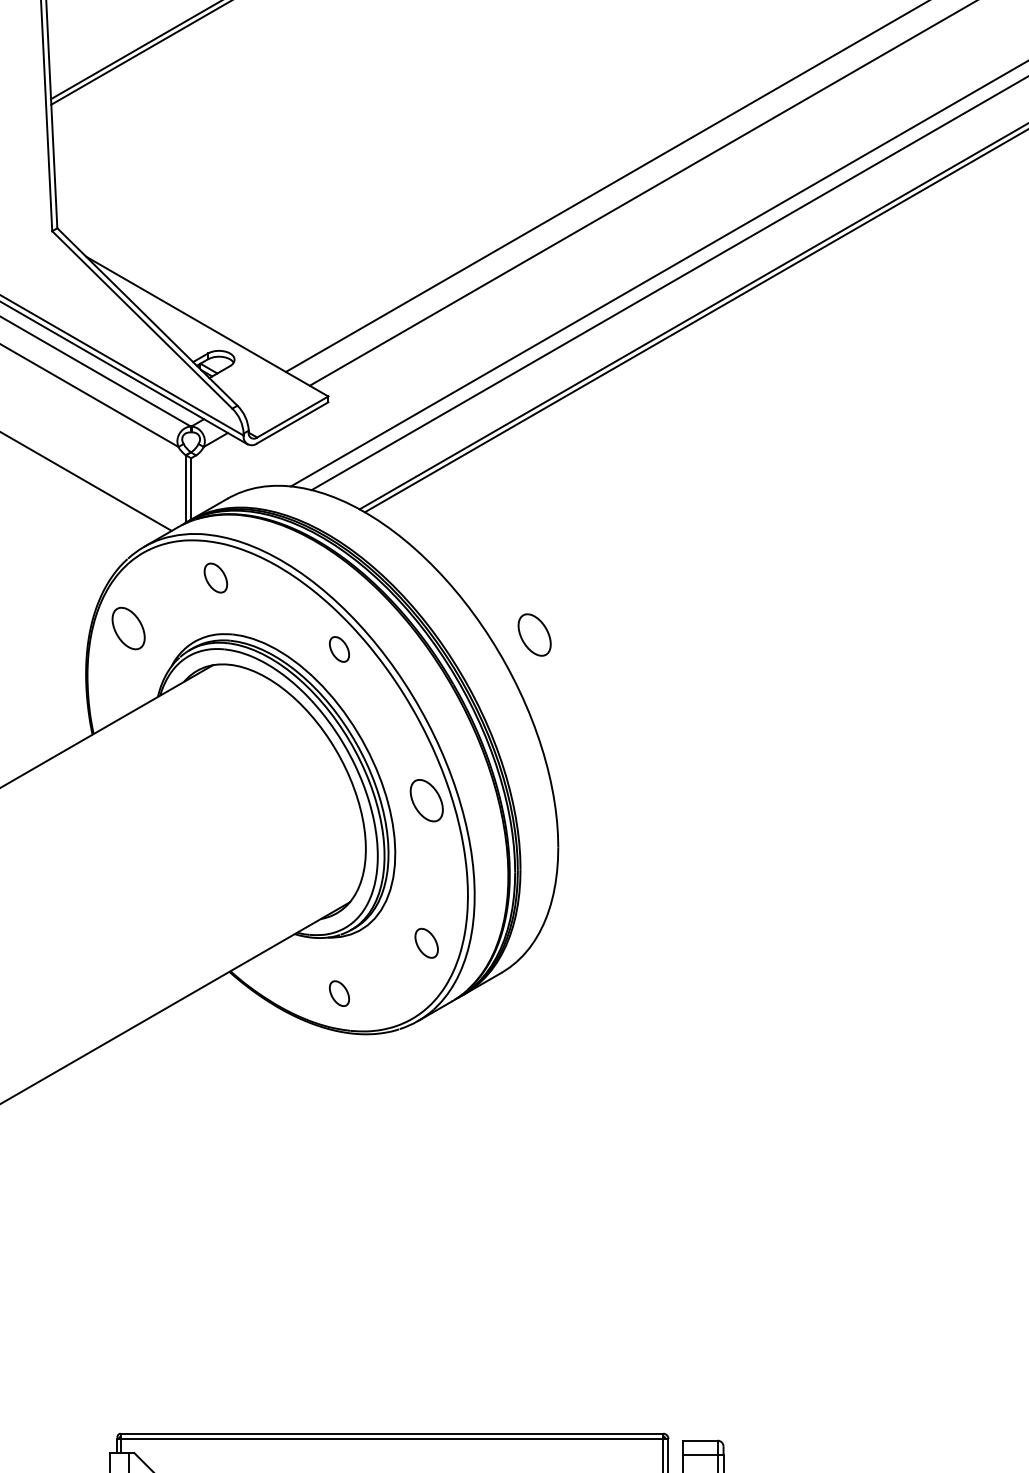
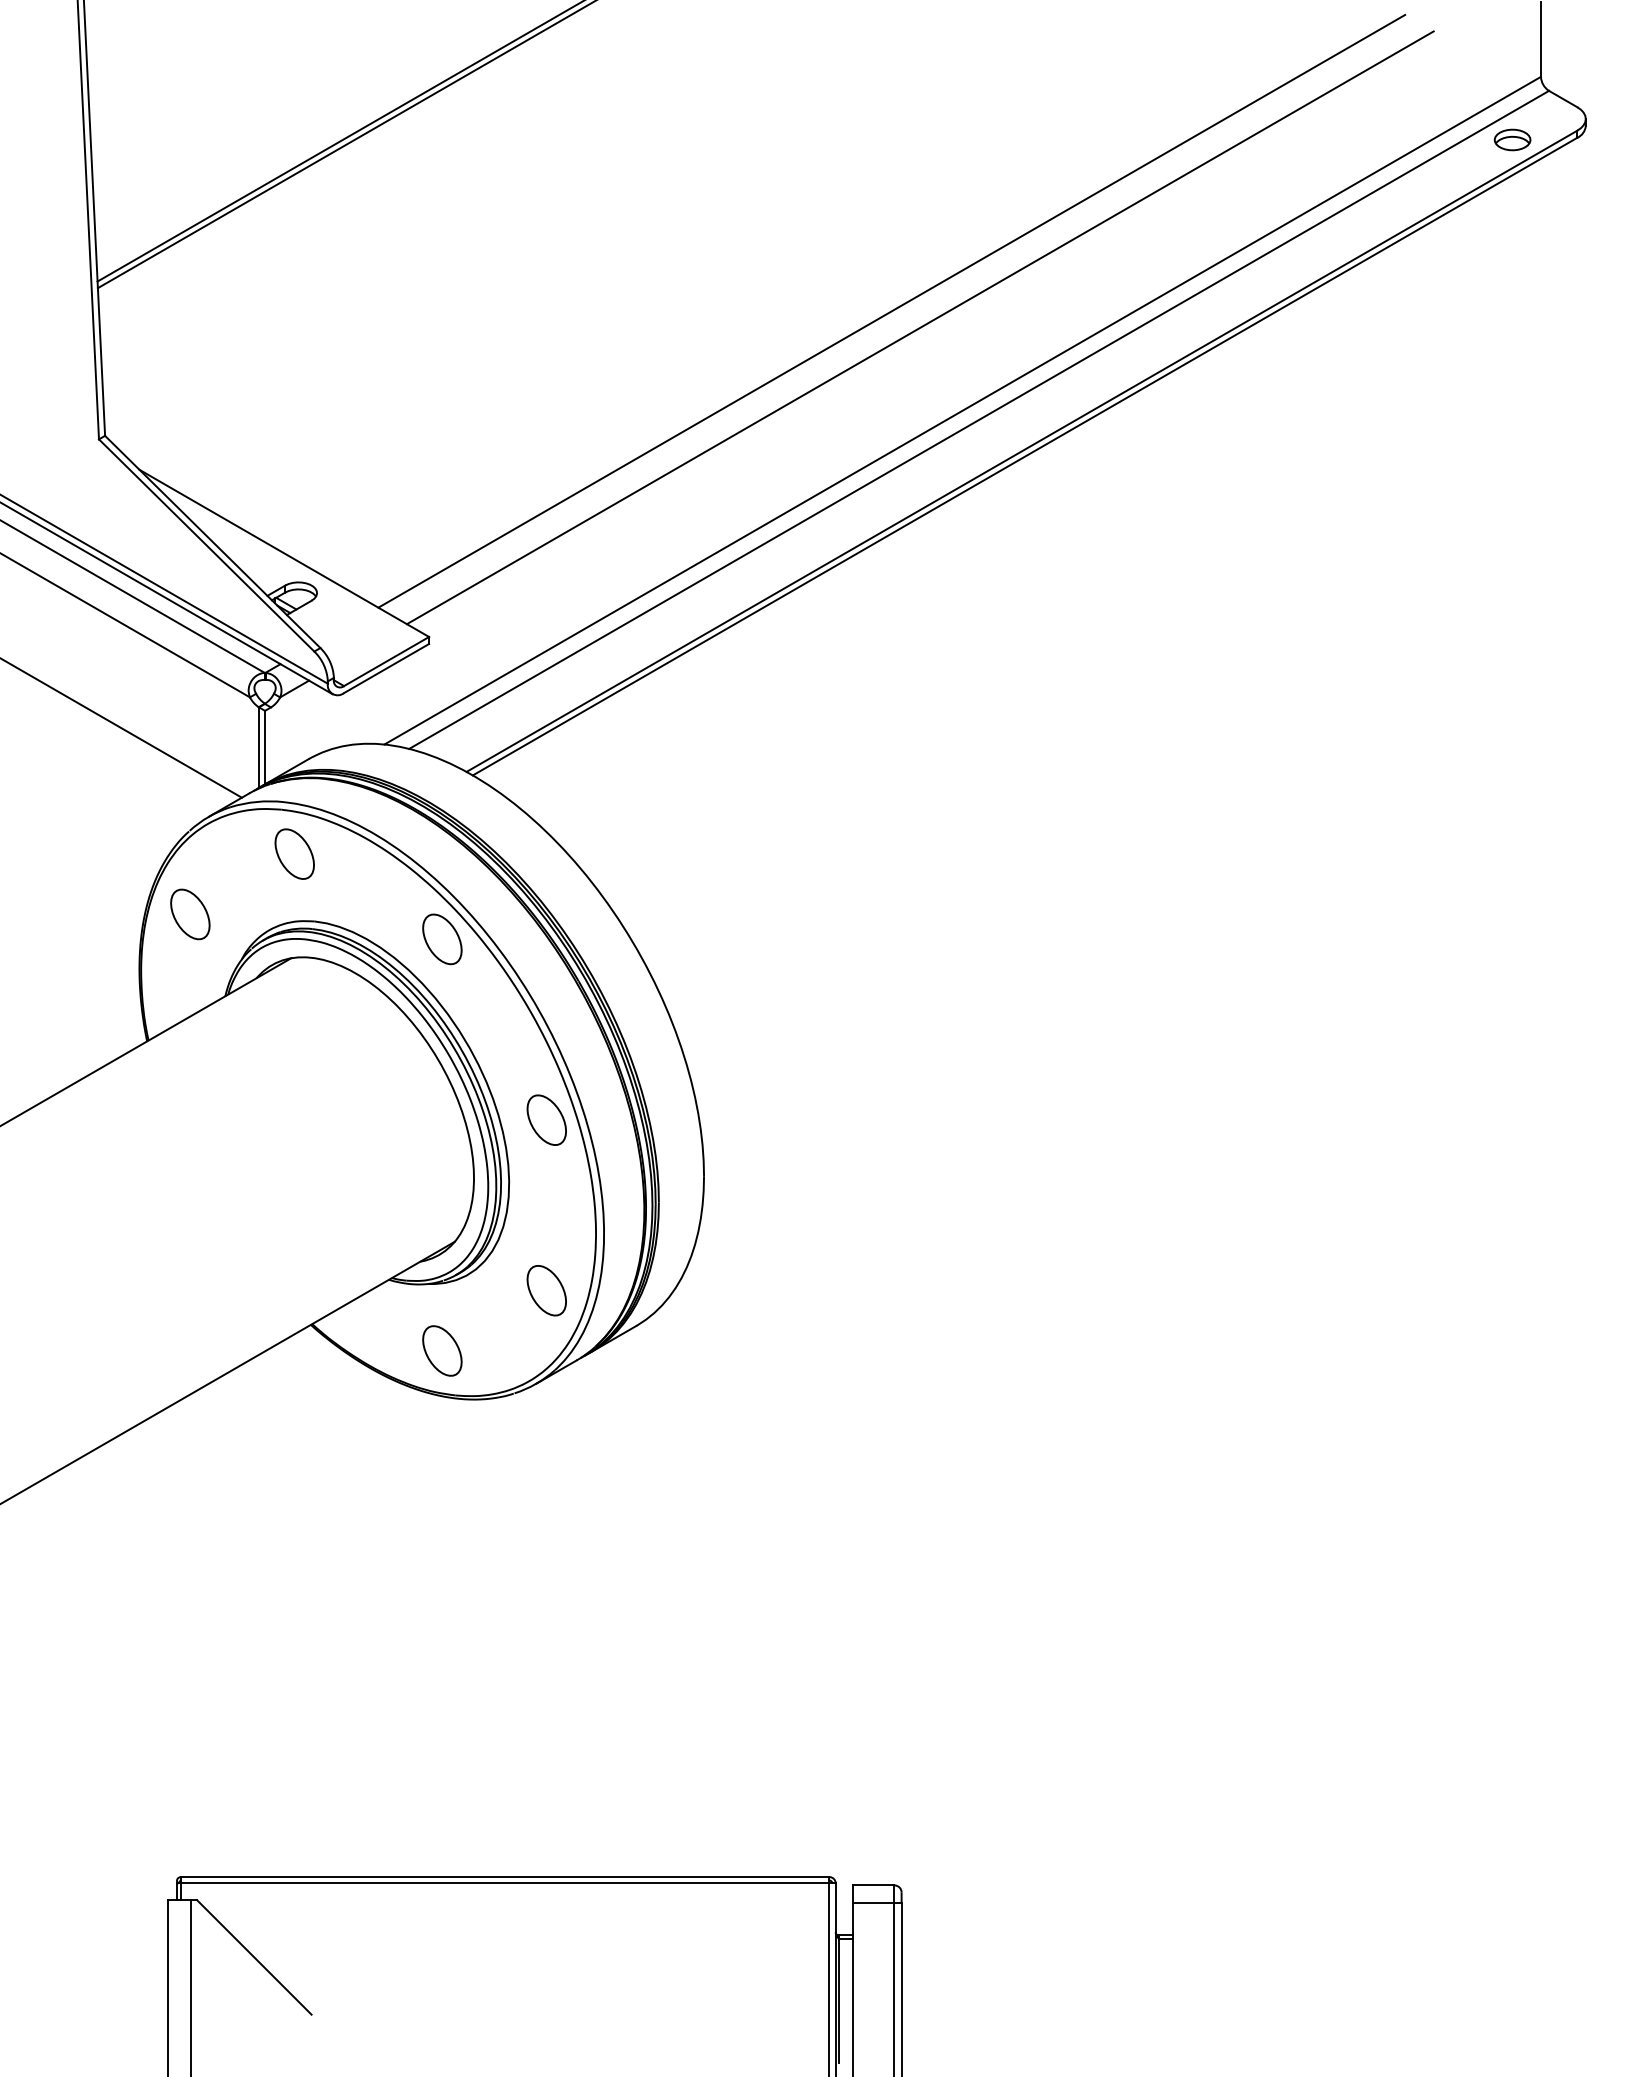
part: (215, 577) -> (294, 853), size x1.43
part: (534, 634) -> (675, 921), removed
part: (339, 649) -> (442, 939), size x1.67
part: (426, 943) -> (546, 1290), size x1.43
part: (339, 993) -> (442, 1350), size x1.67

